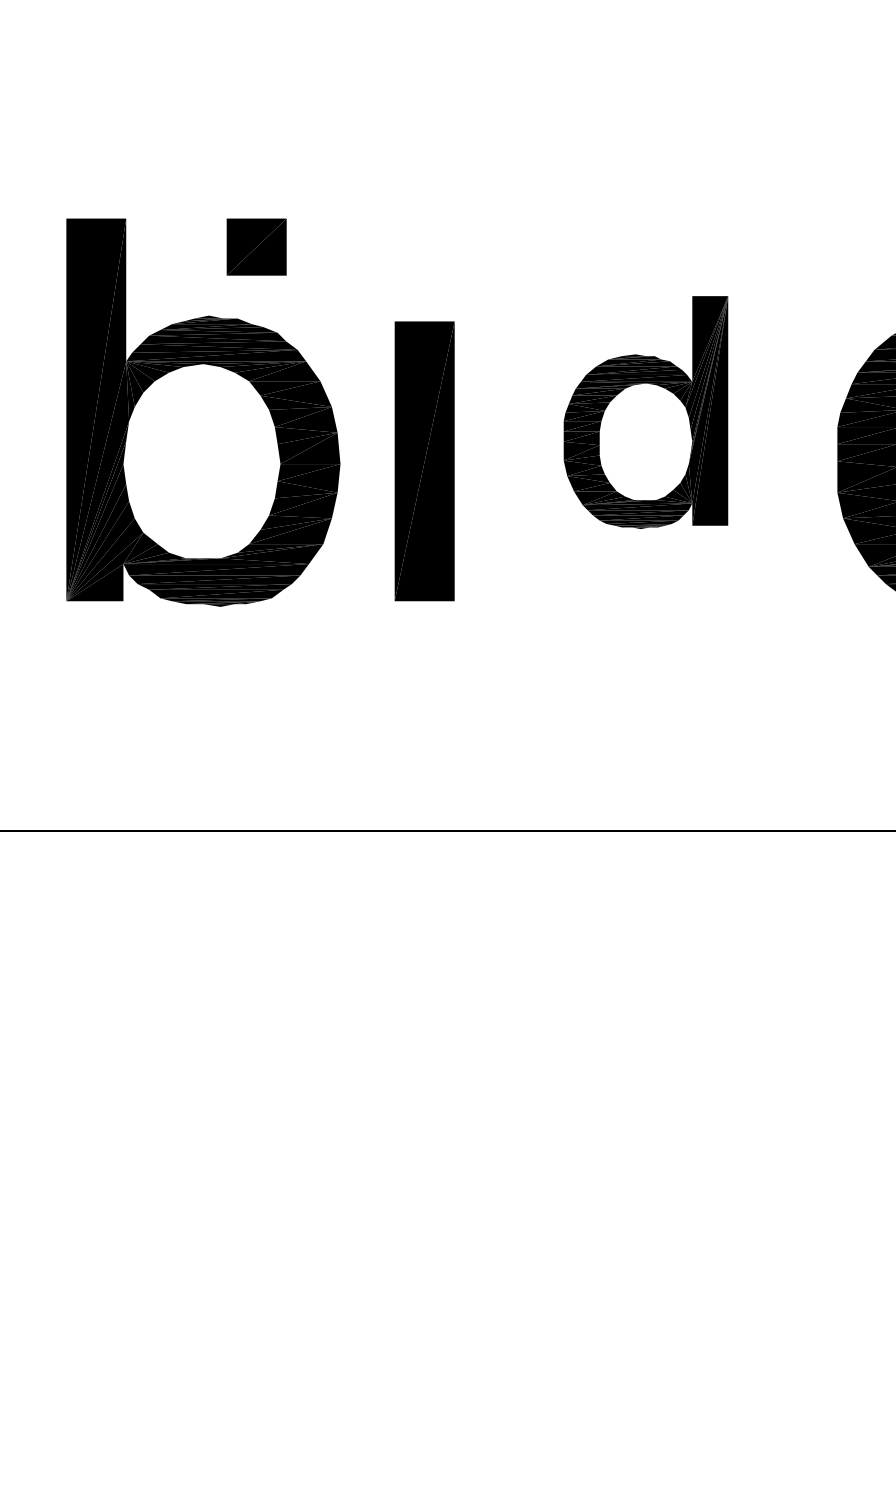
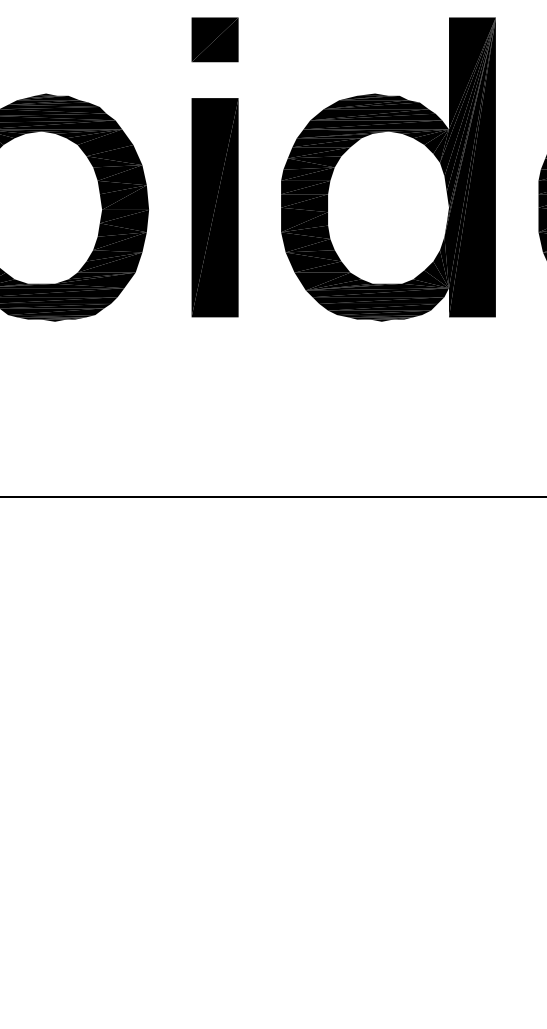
part: (256, 246) -> (214, 39), moved
part: (645, 412) -> (388, 169), size x1.67

